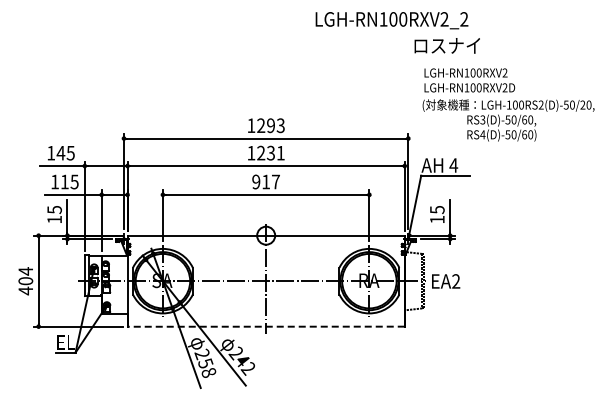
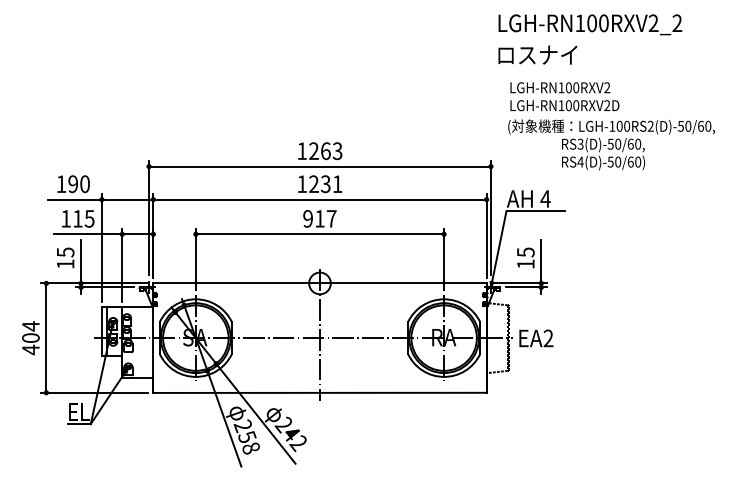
text: (391, 20) -> (589, 24), moved
text: (582, 104) -> (700, 125), LGH-100RS2(D)-50/20, -> LGH-100RS2(D)-50/60,
text: (271, 125) -> (326, 150), 1293 -> 1263
text: (65, 152) -> (78, 183), 145 -> 190
line: (266, 326) -> (320, 392), dashed -> solid

